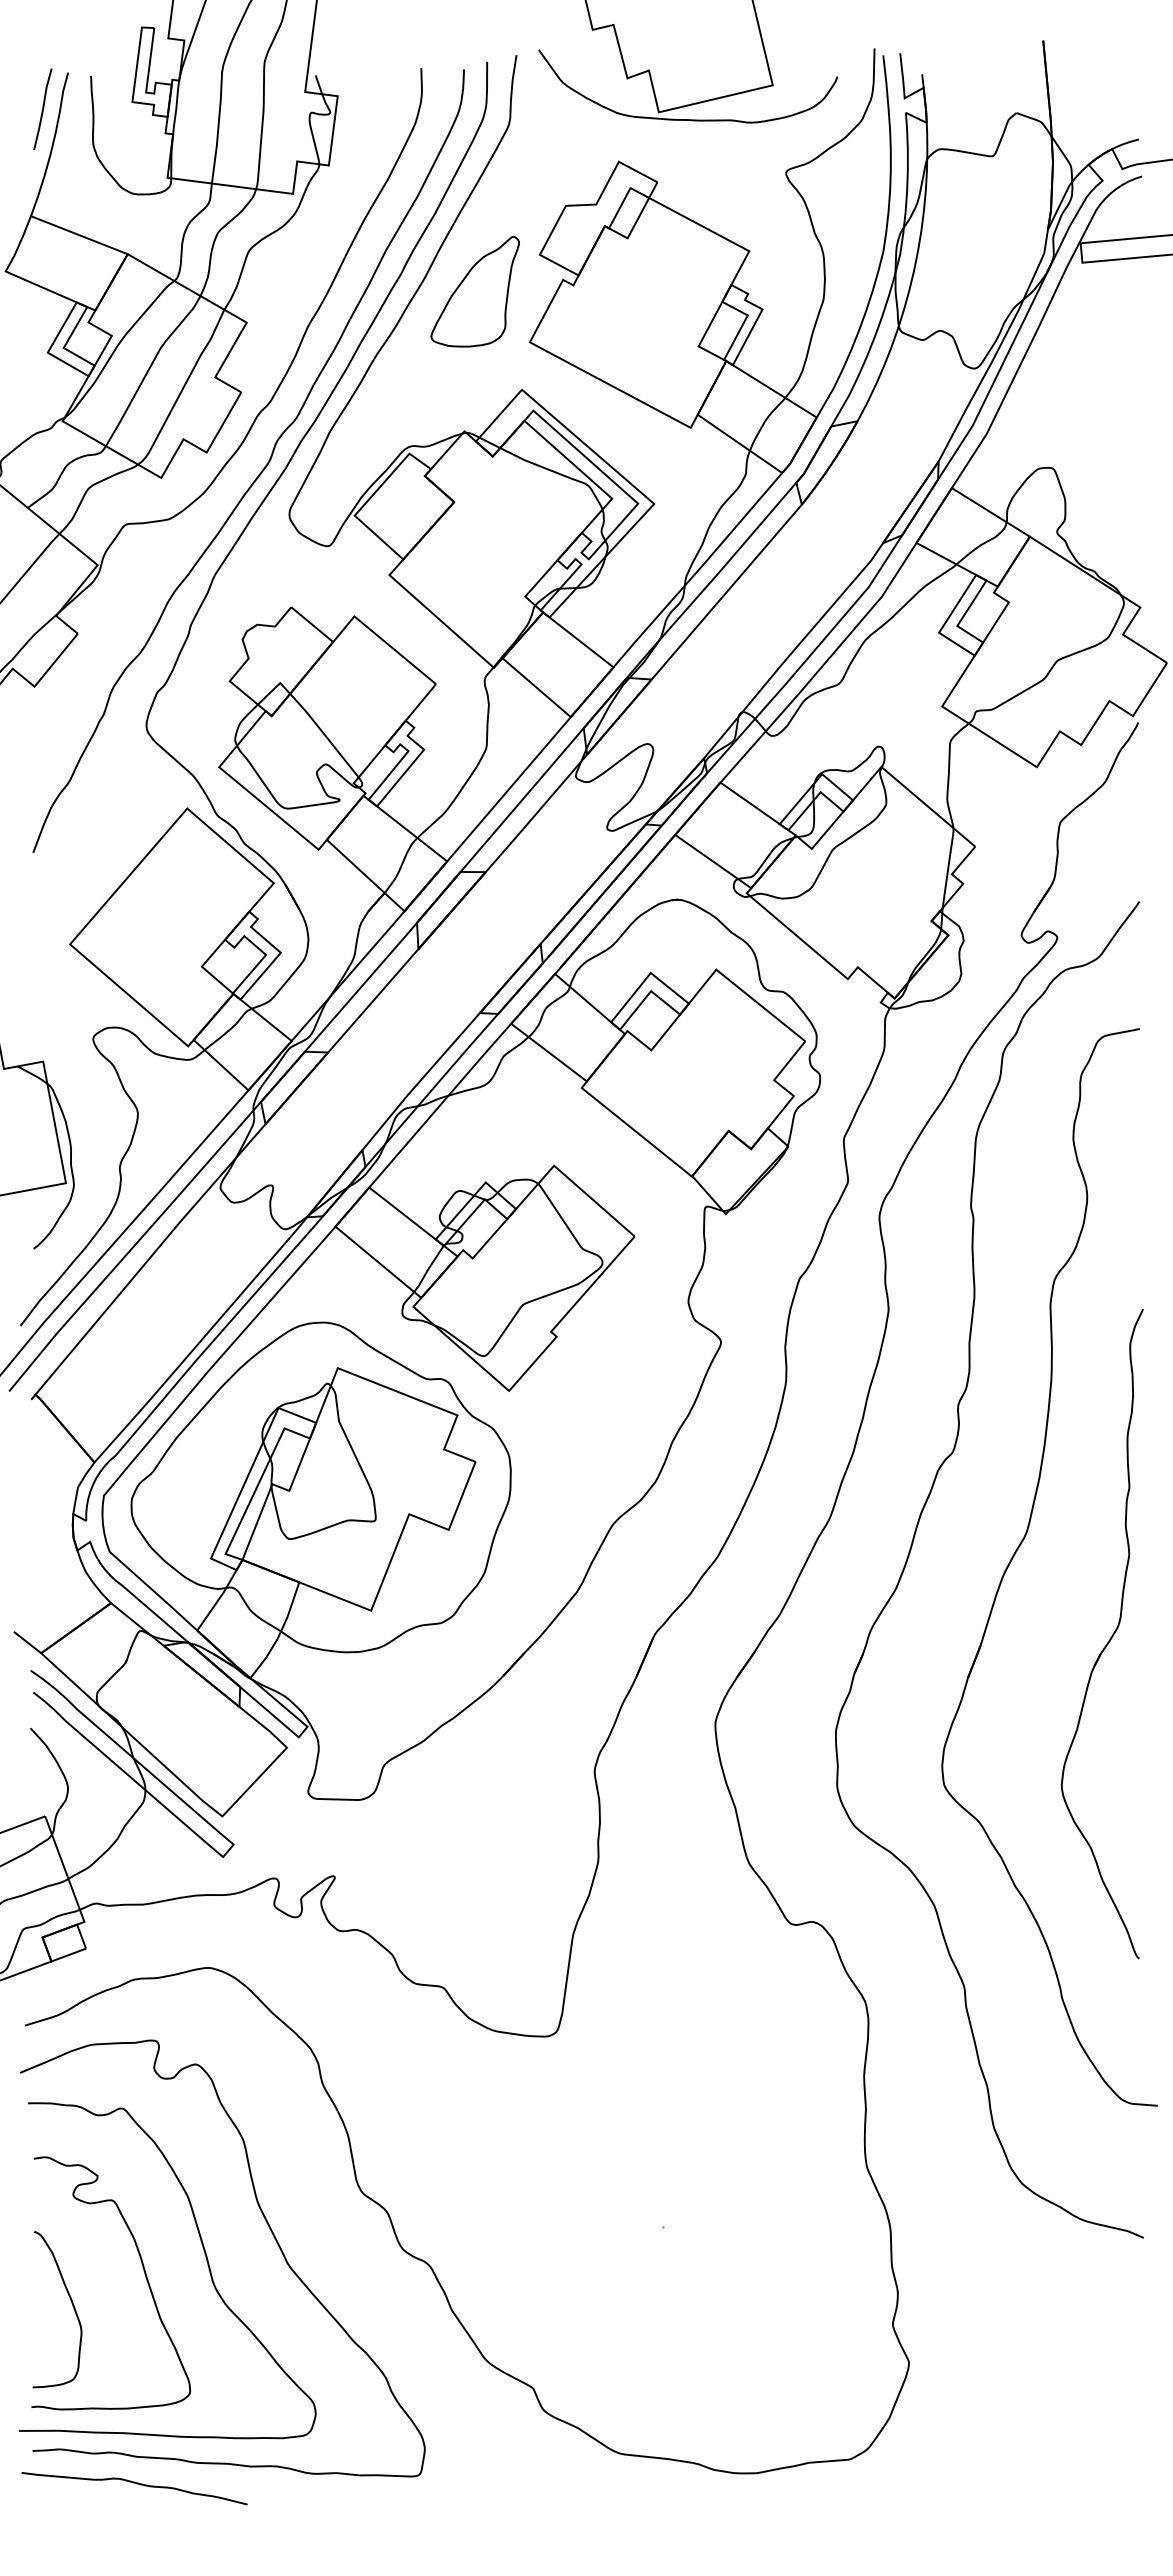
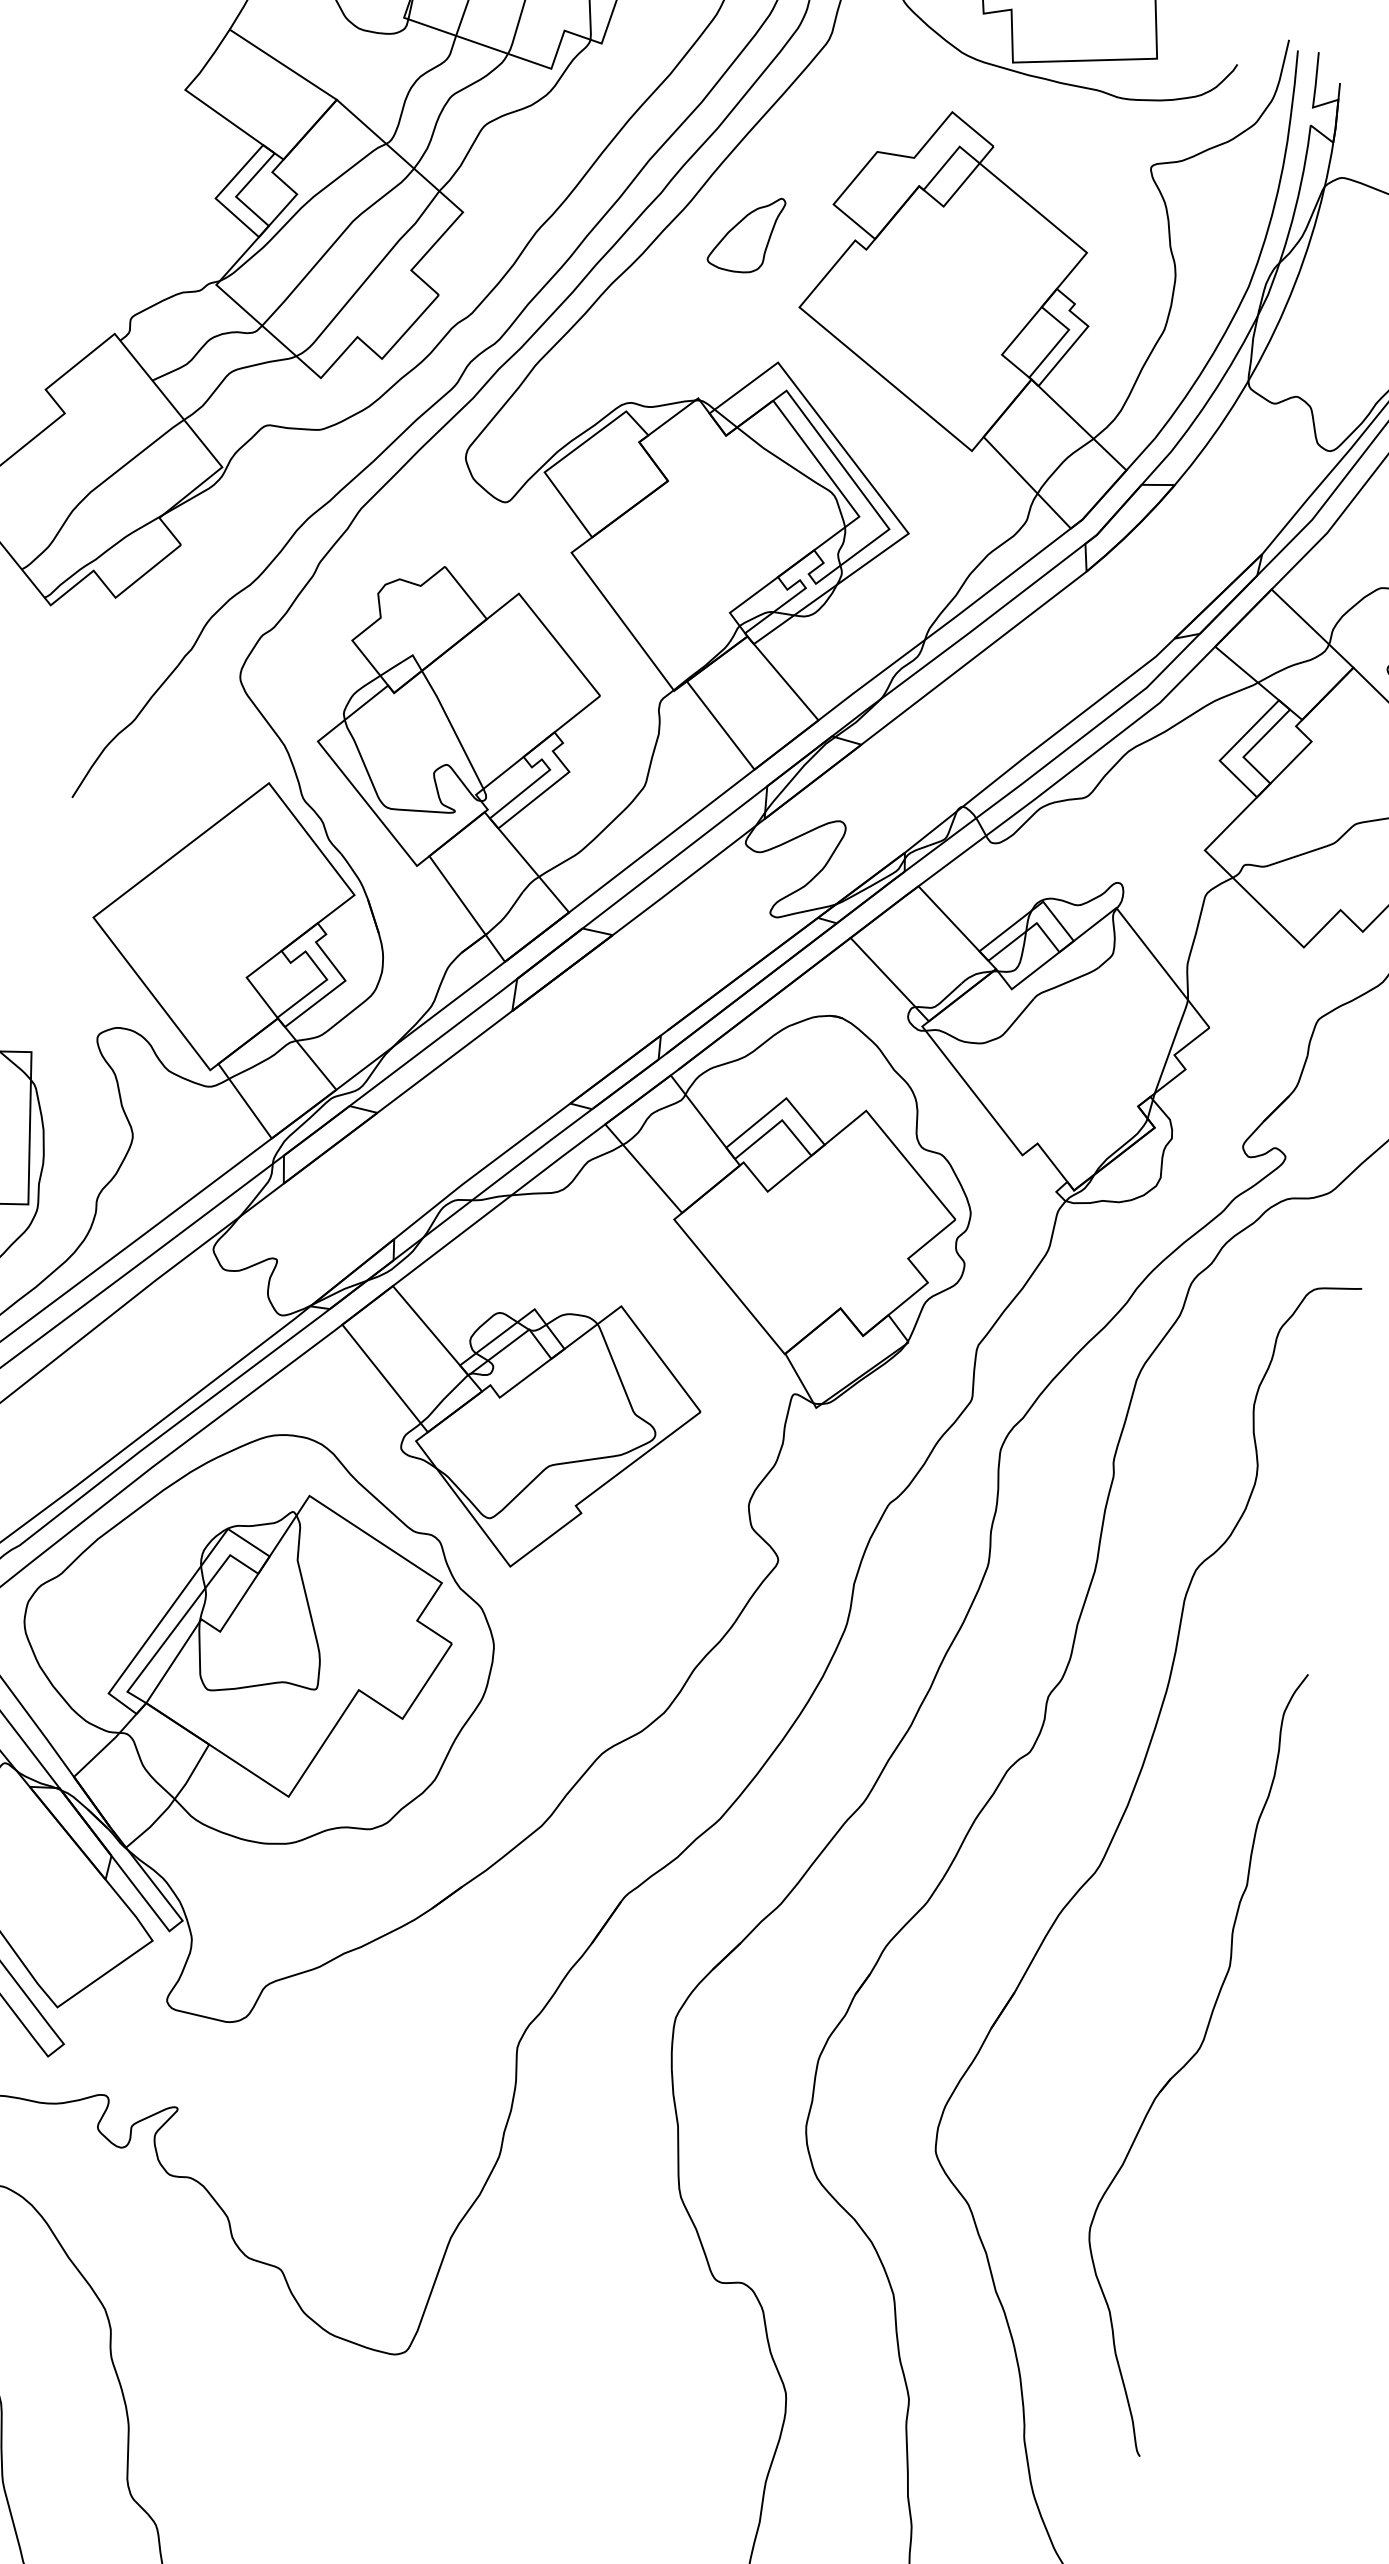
part: (474, 291) -> (745, 232), size x0.6
part: (1108, 1640) -> (1183, 2065), moved

